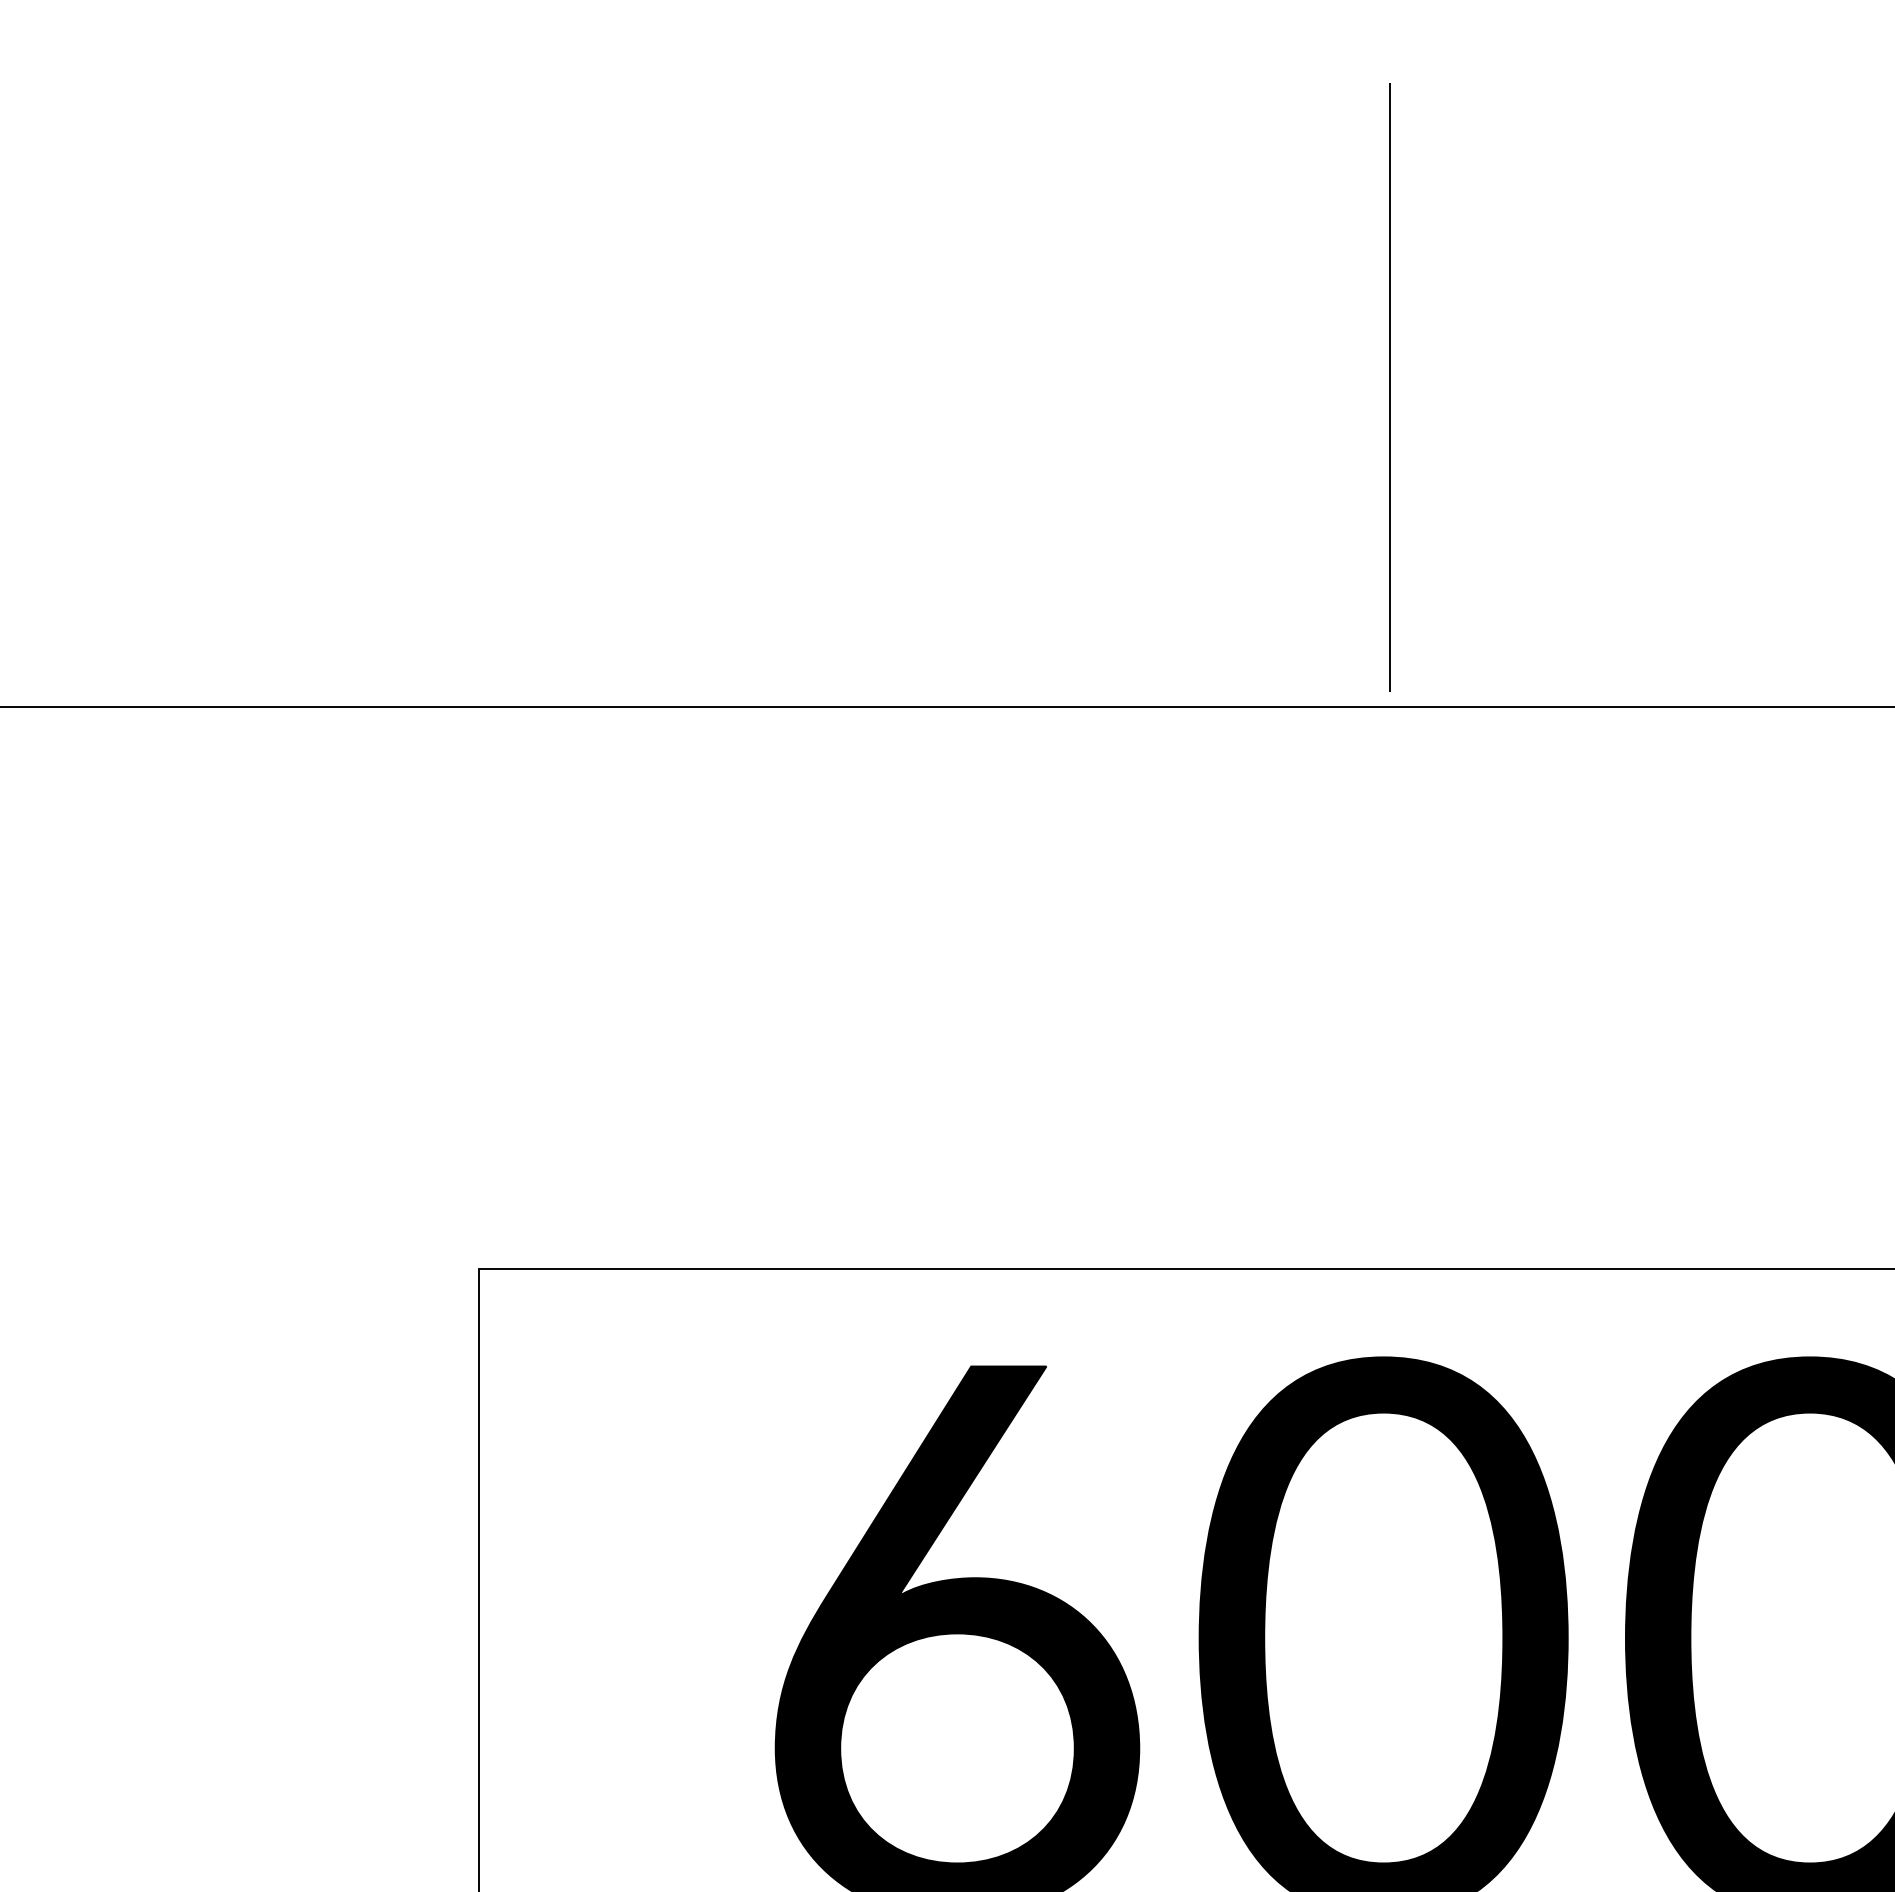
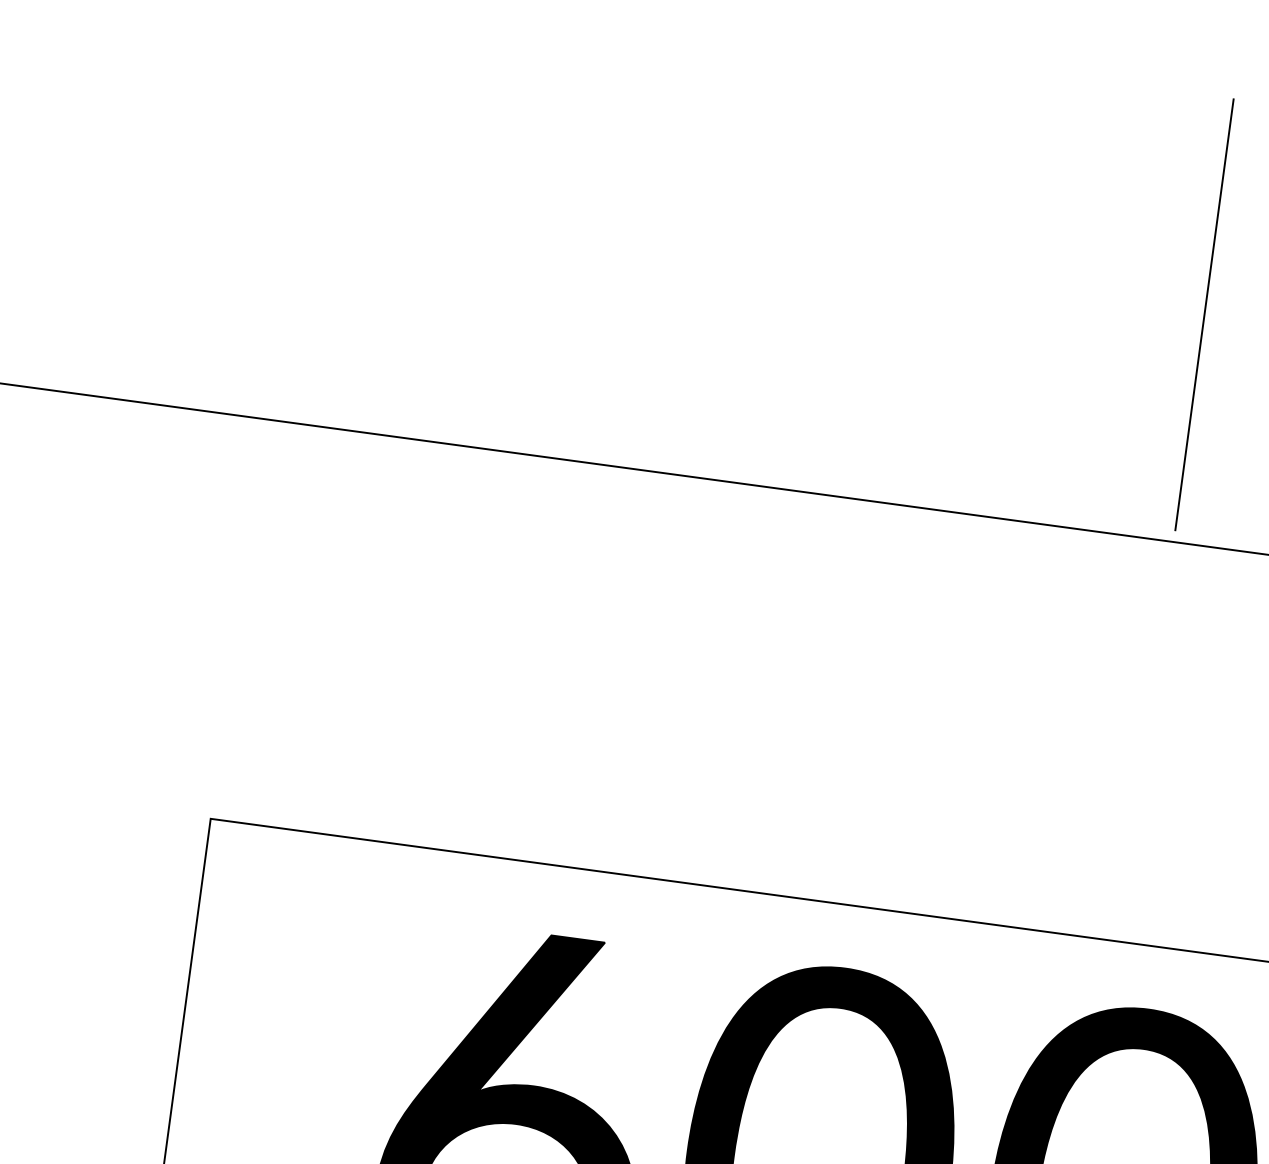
line: (1389, 387) -> (1204, 314), moved

